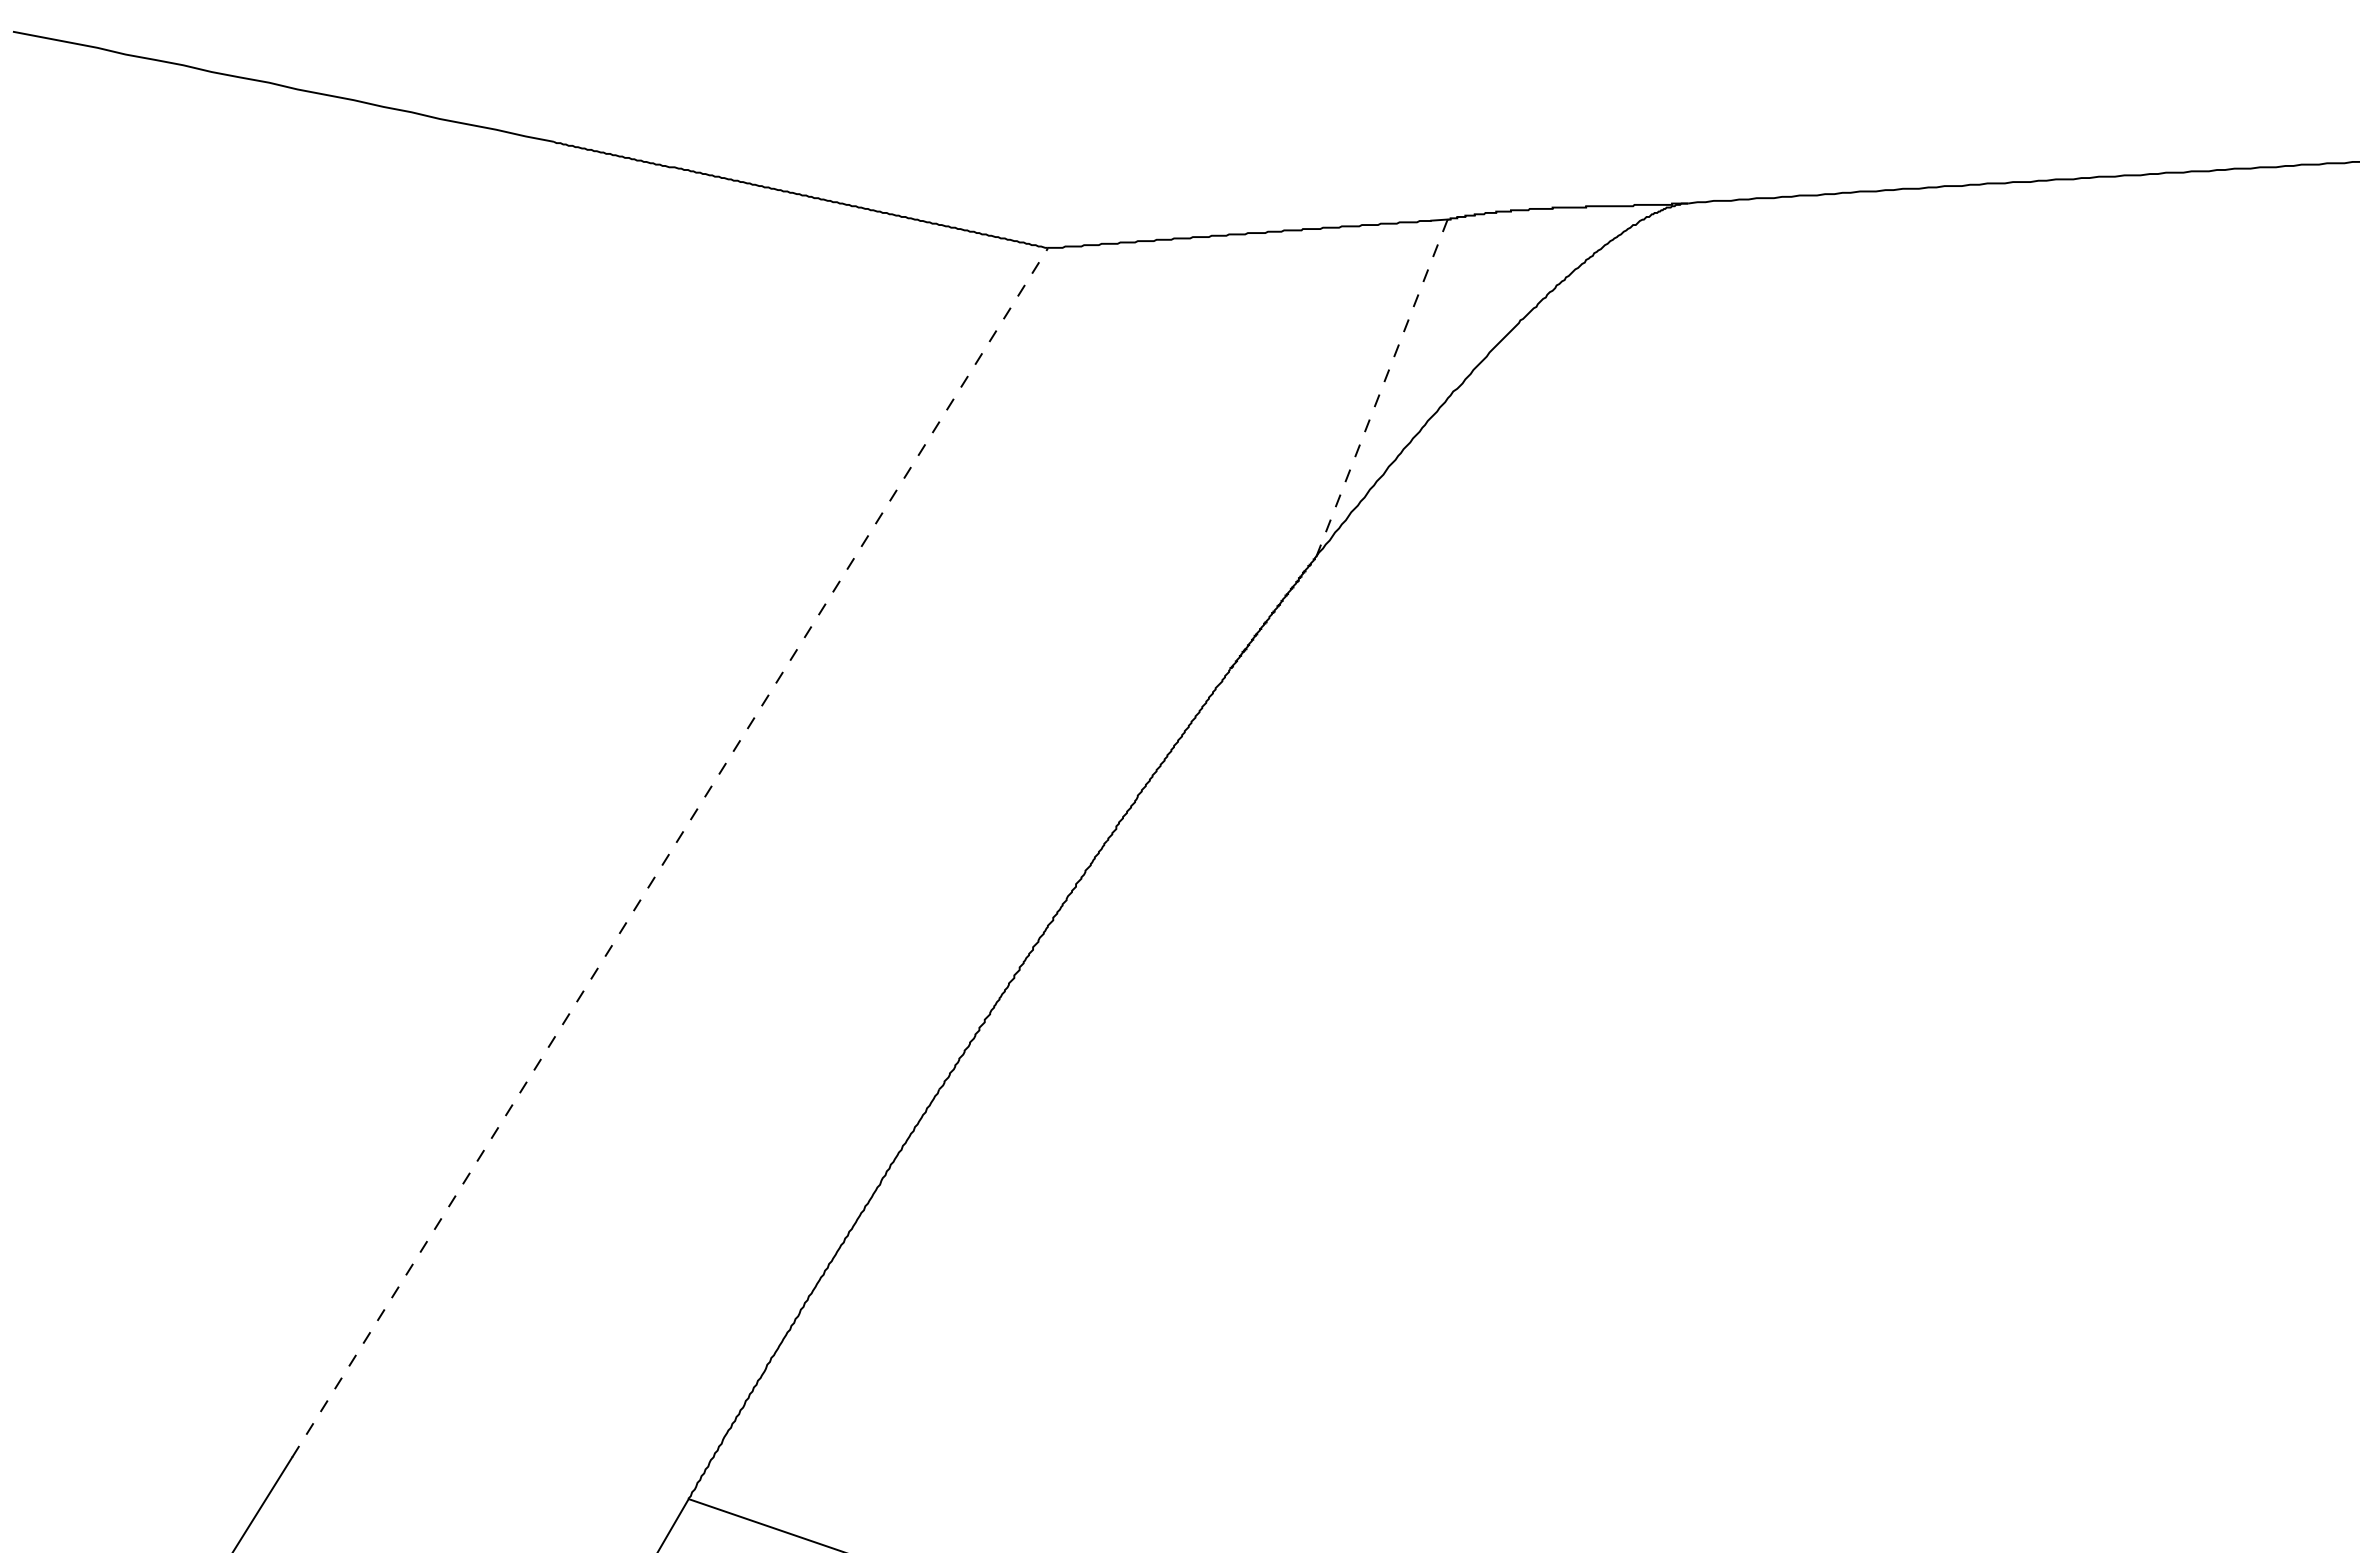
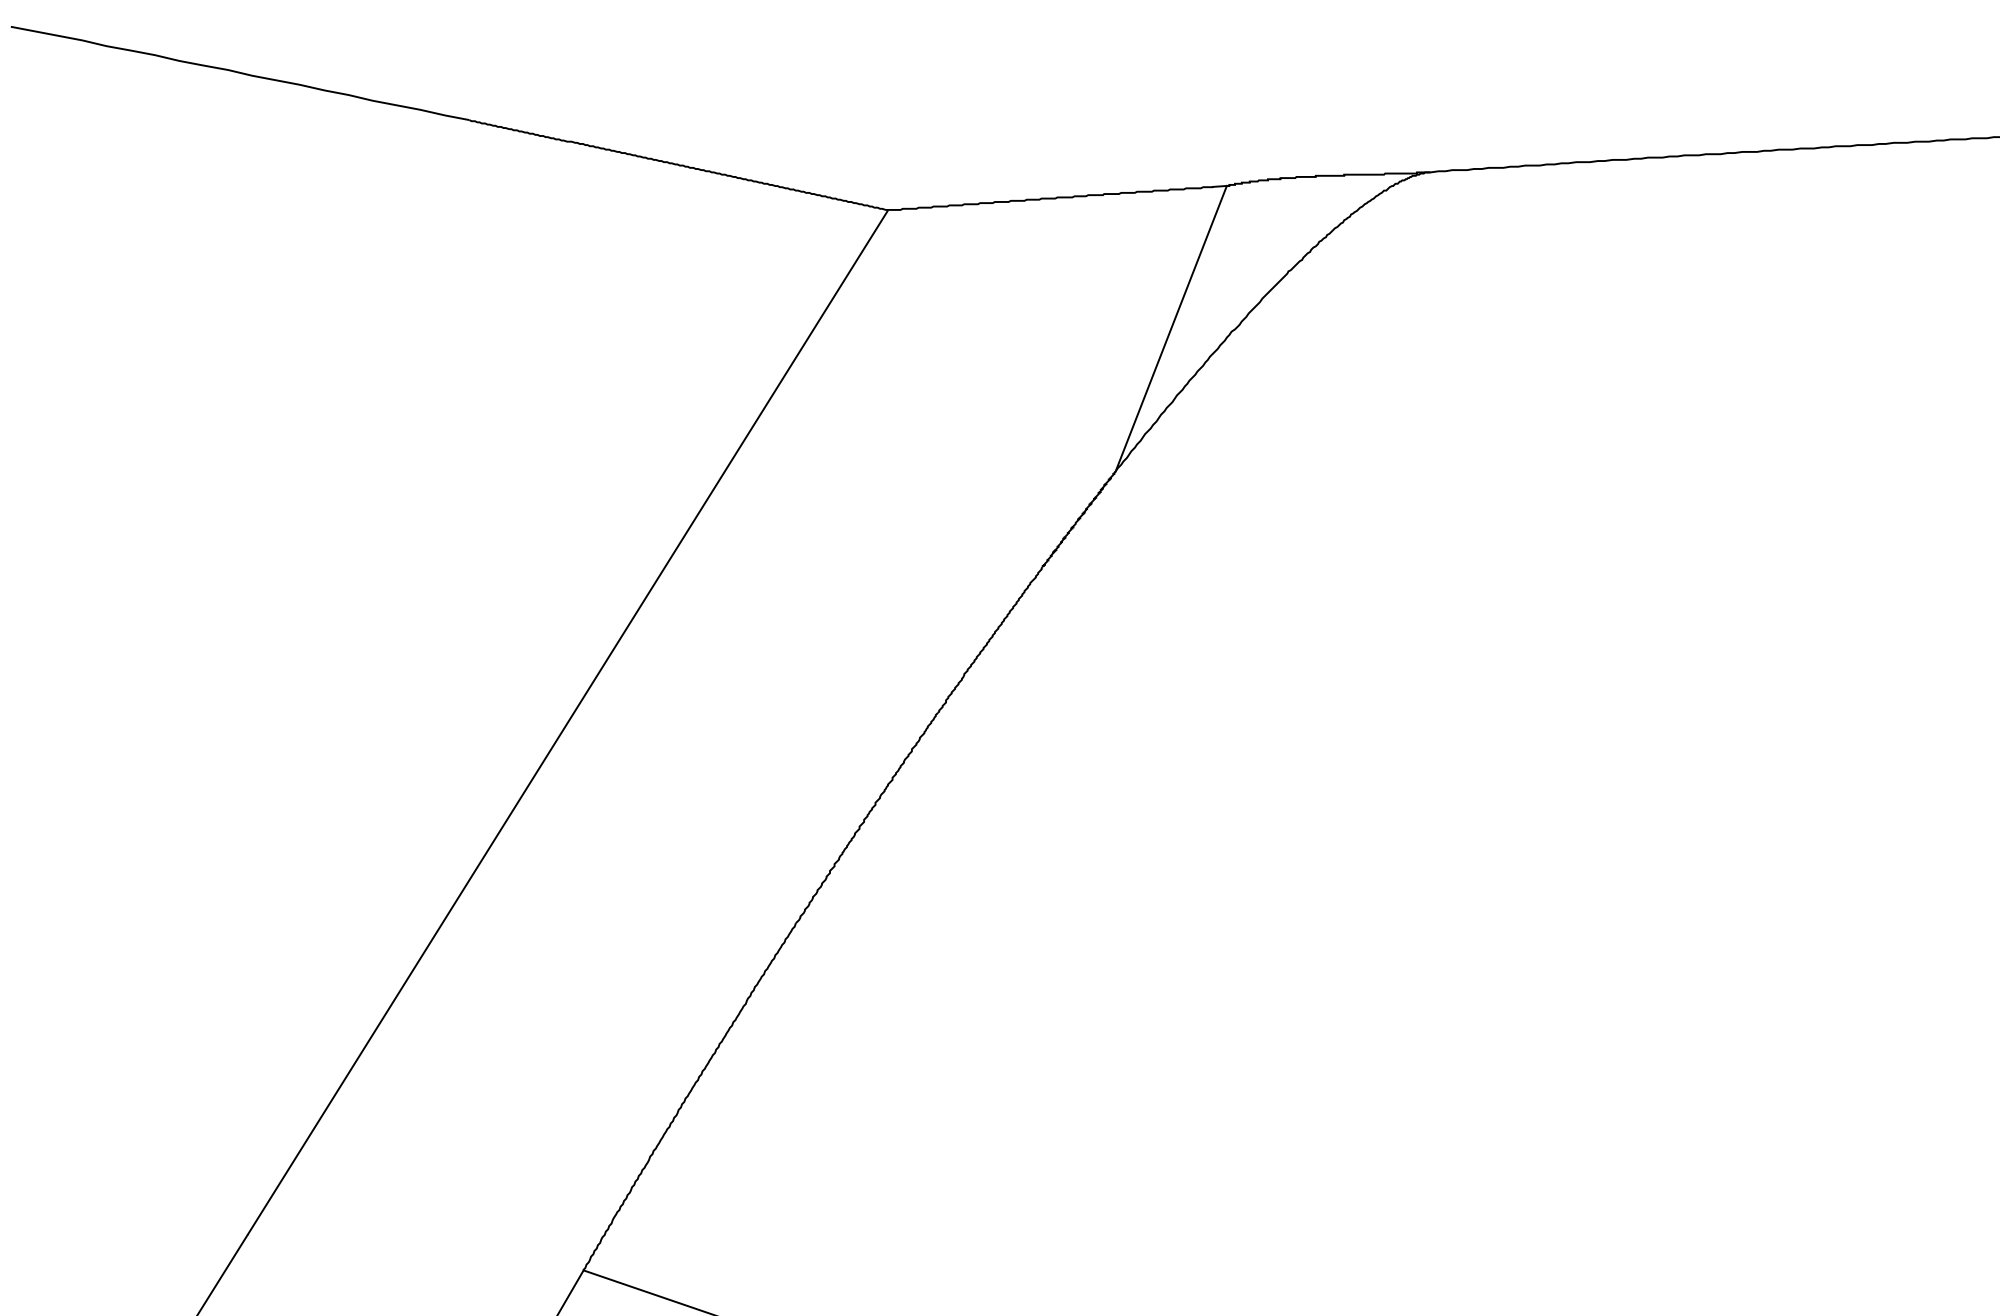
line: (1382, 388) -> (1171, 329), dashed -> solid
line: (670, 852) -> (568, 722), dashed -> solid

